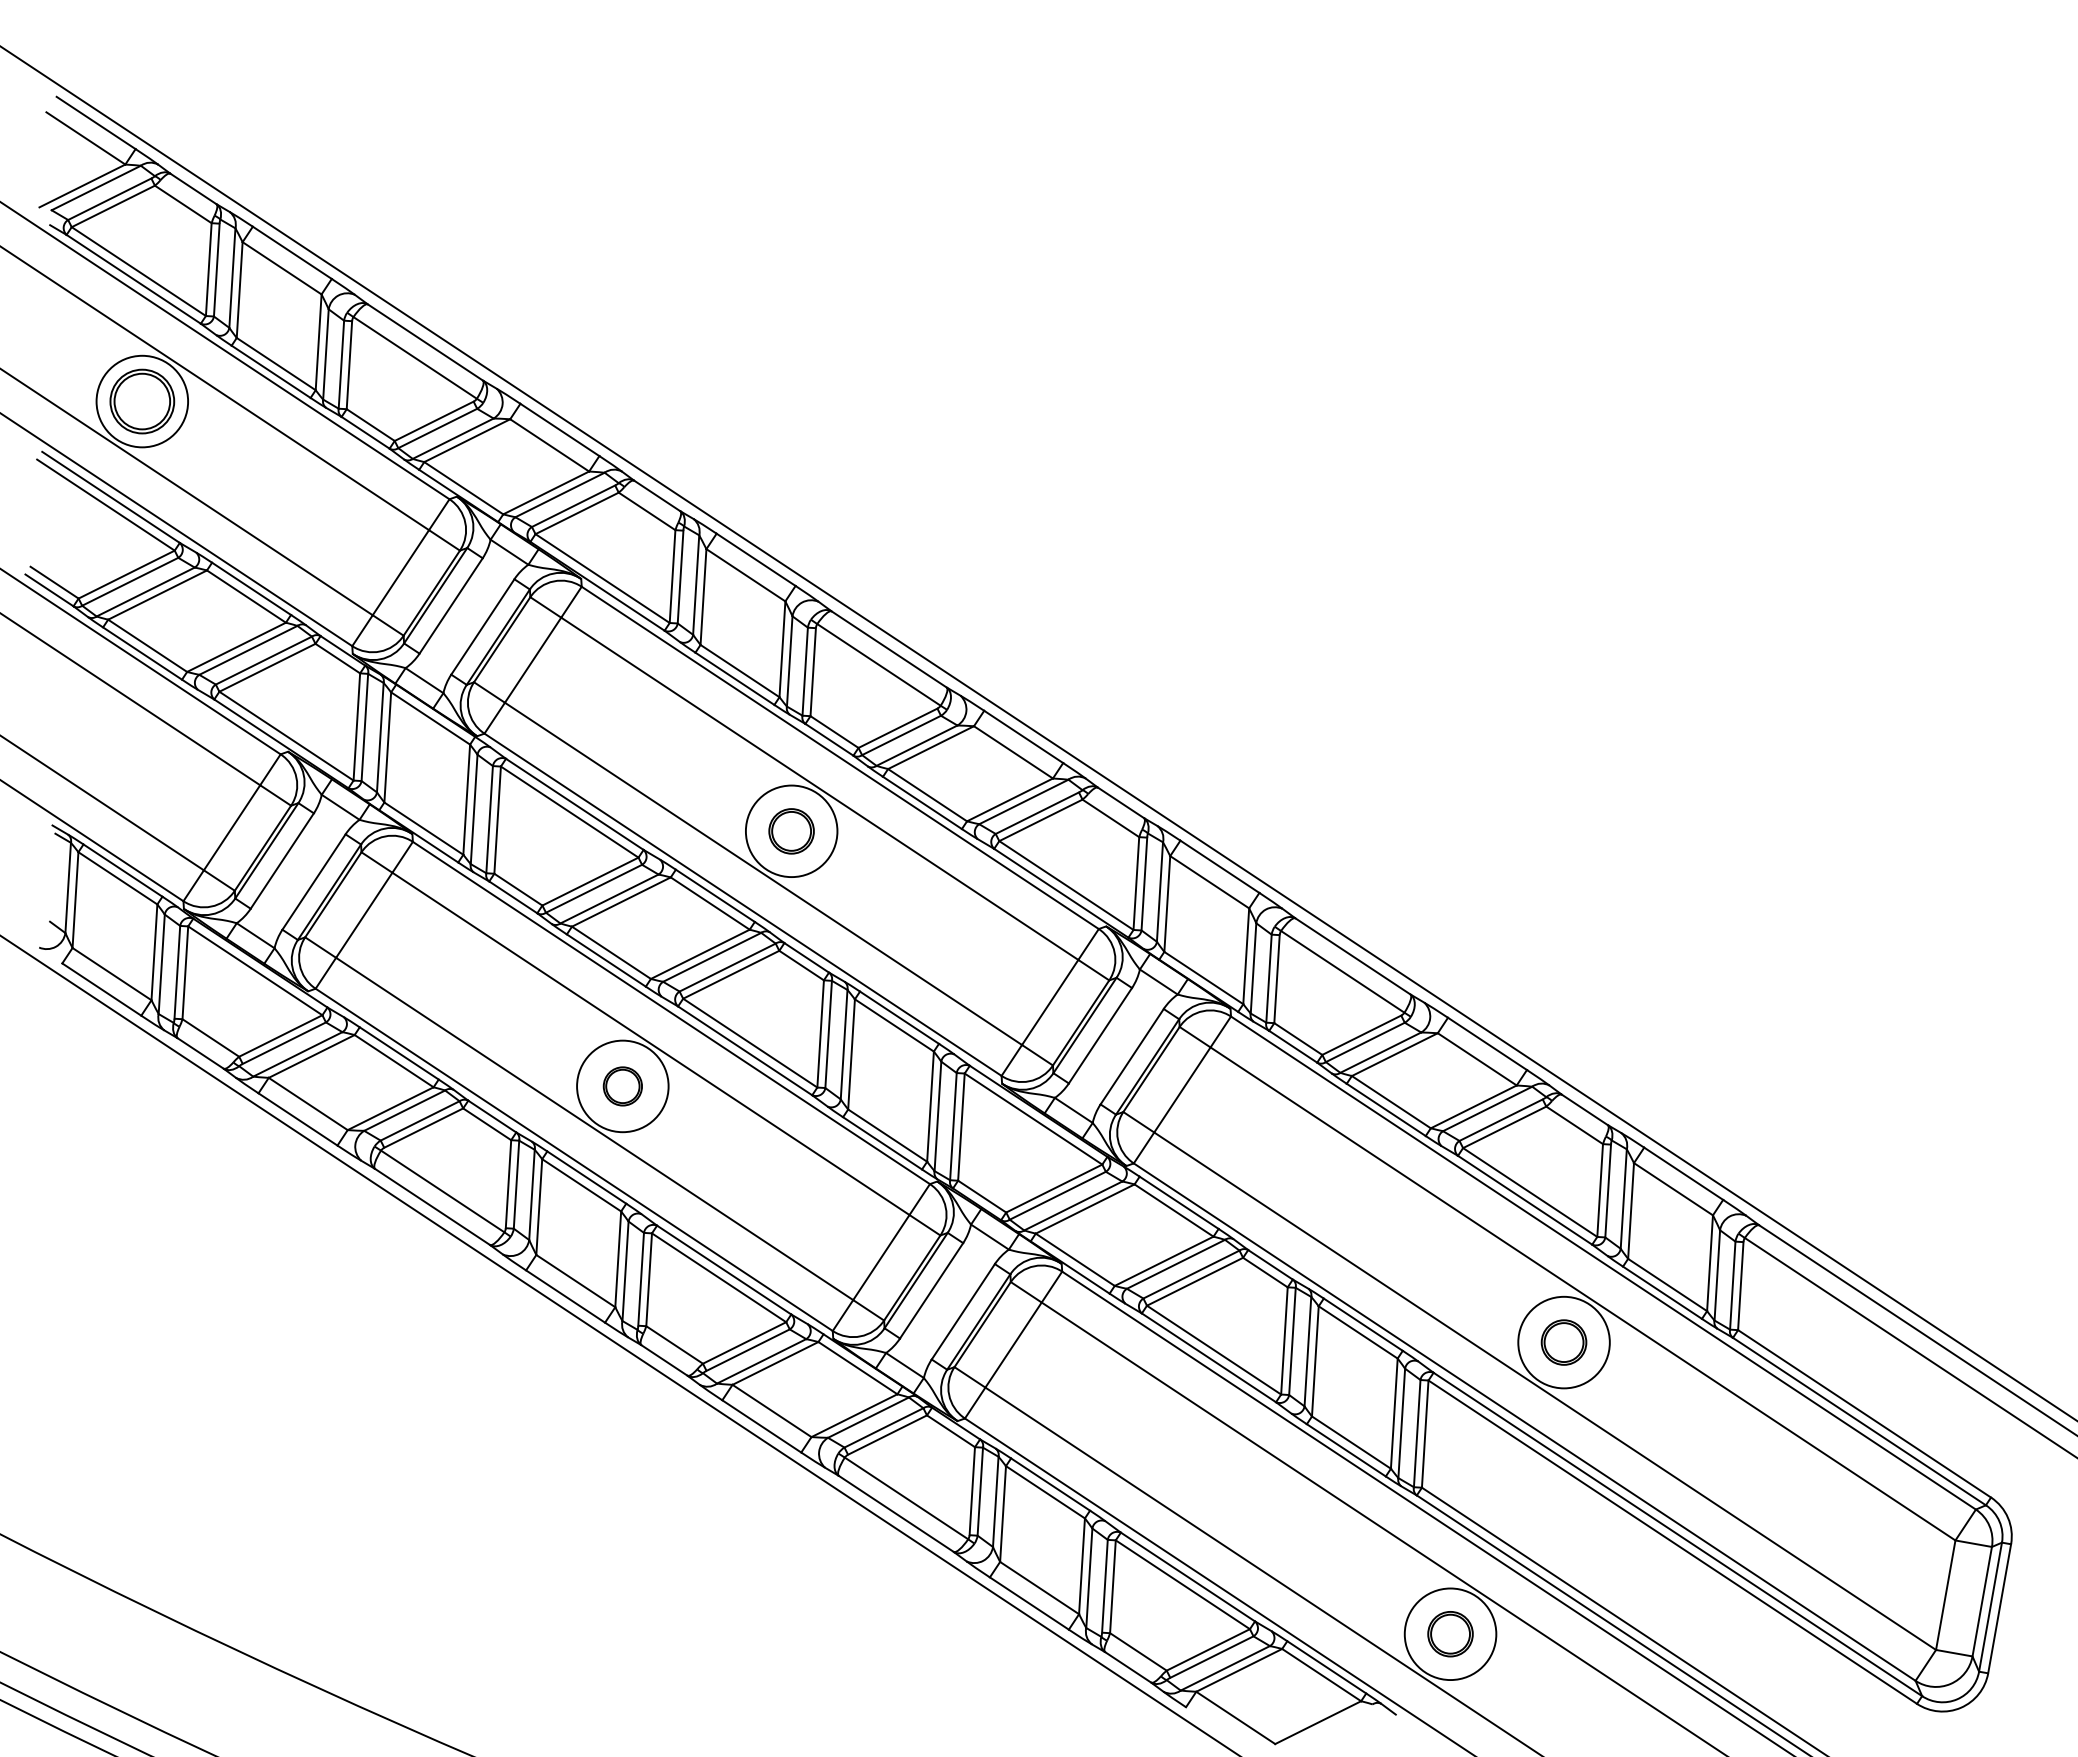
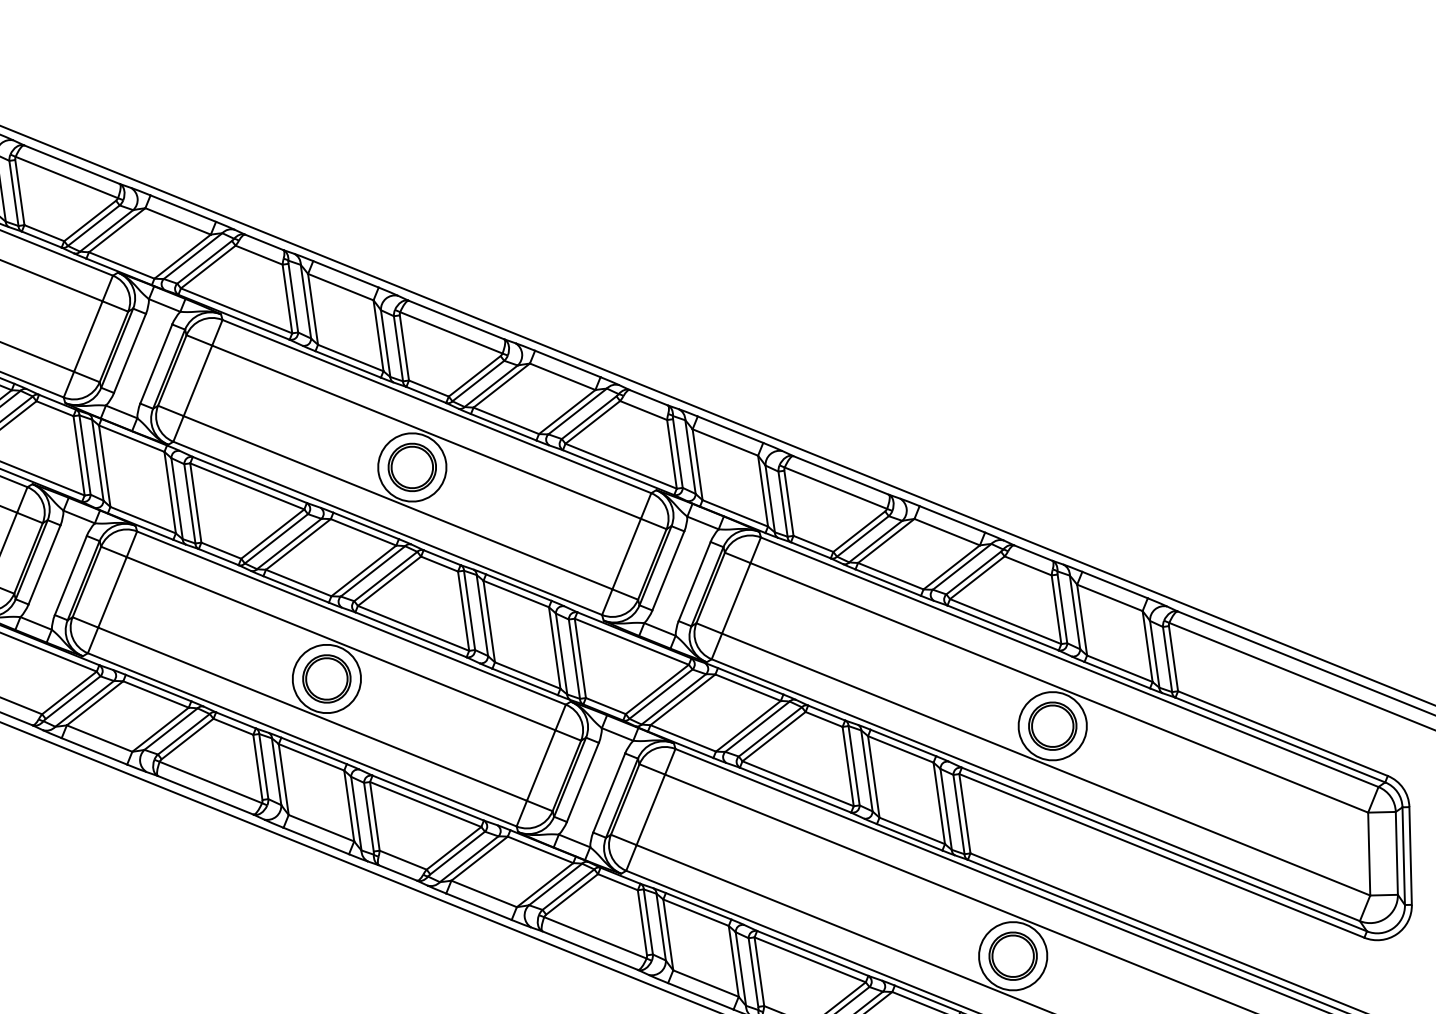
part: (791, 831) -> (412, 467), size x1.43
part: (622, 1086) -> (326, 679), size x1.67
part: (1563, 1342) -> (1052, 726), size x1.43
part: (1450, 1633) -> (1013, 955), size x1.43

